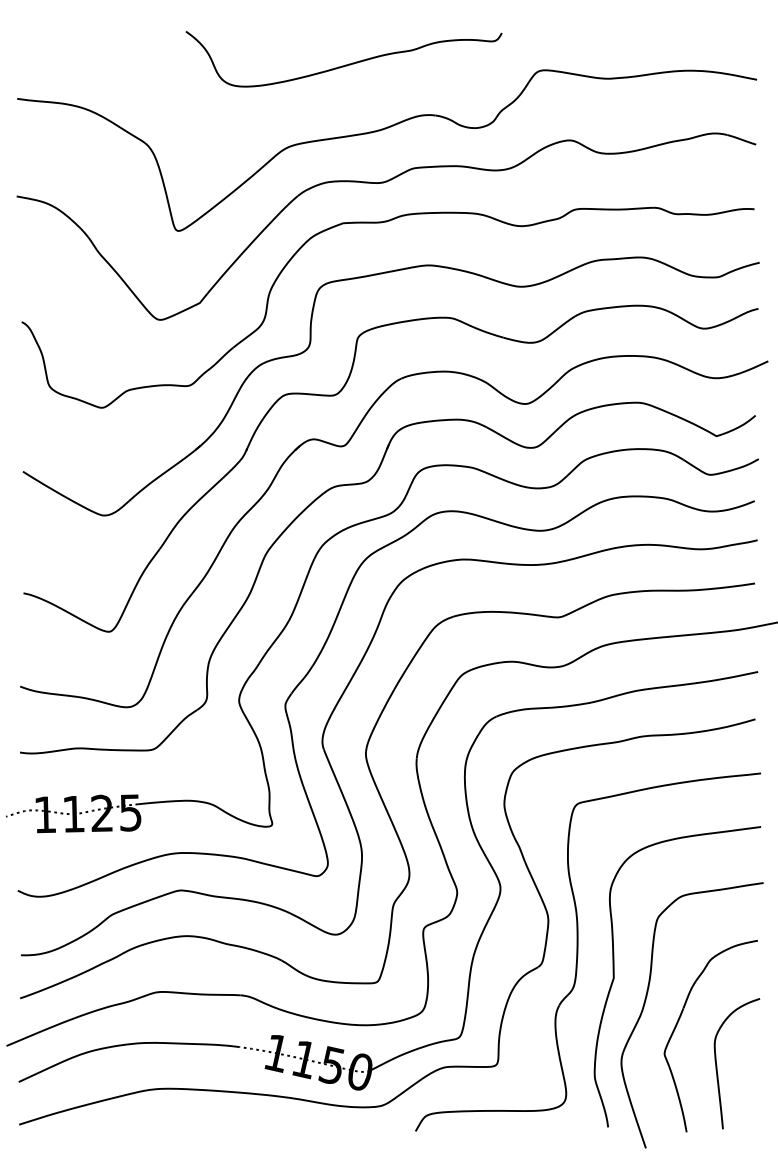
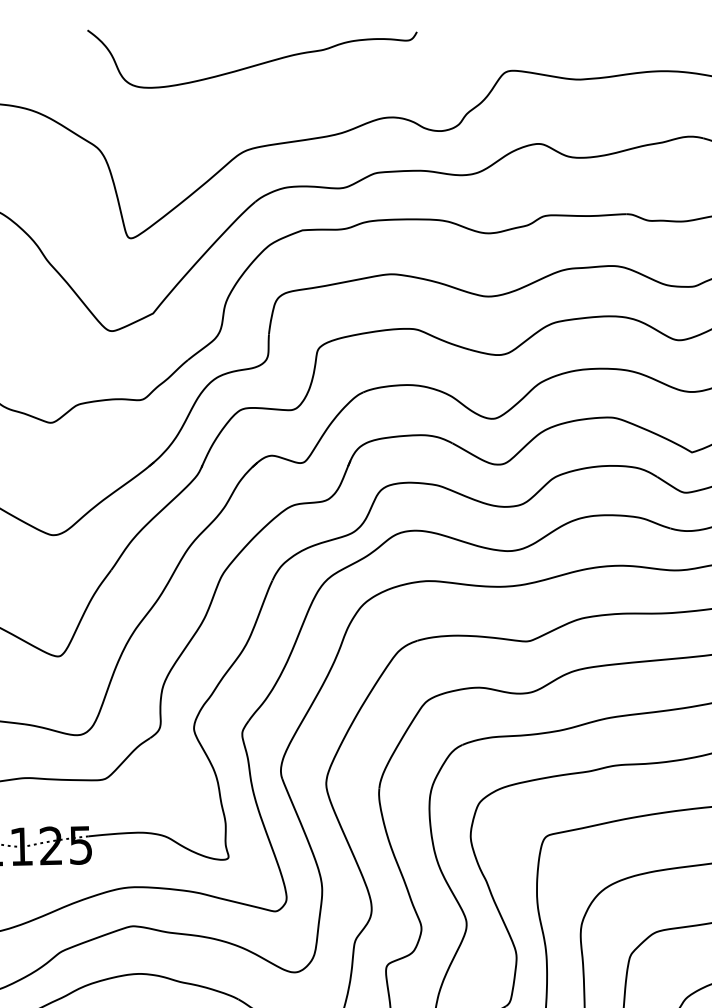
curve: (345, 64) -> (253, 64), moved

